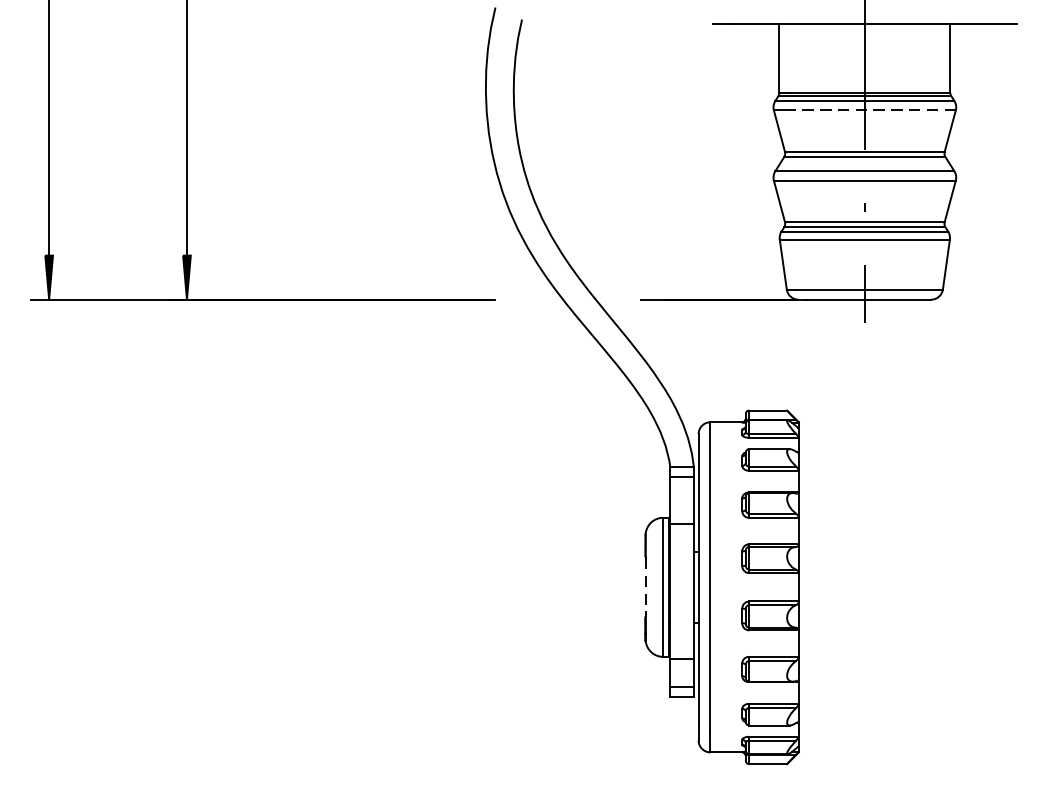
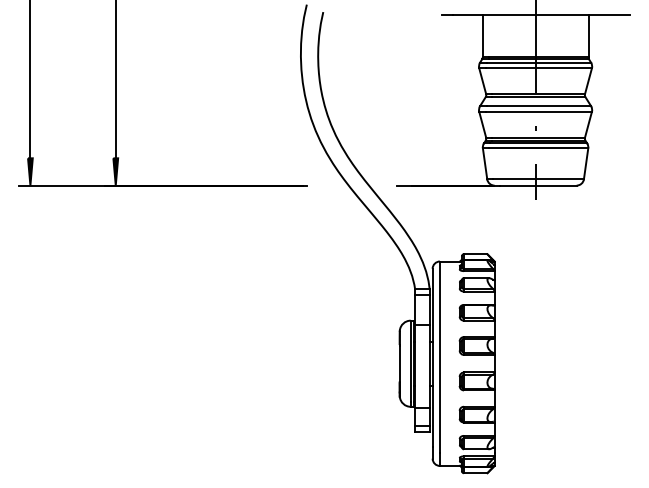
line: (871, 110) -> (539, 68), dashed -> solid
line: (645, 588) -> (399, 364), dashed -> solid

